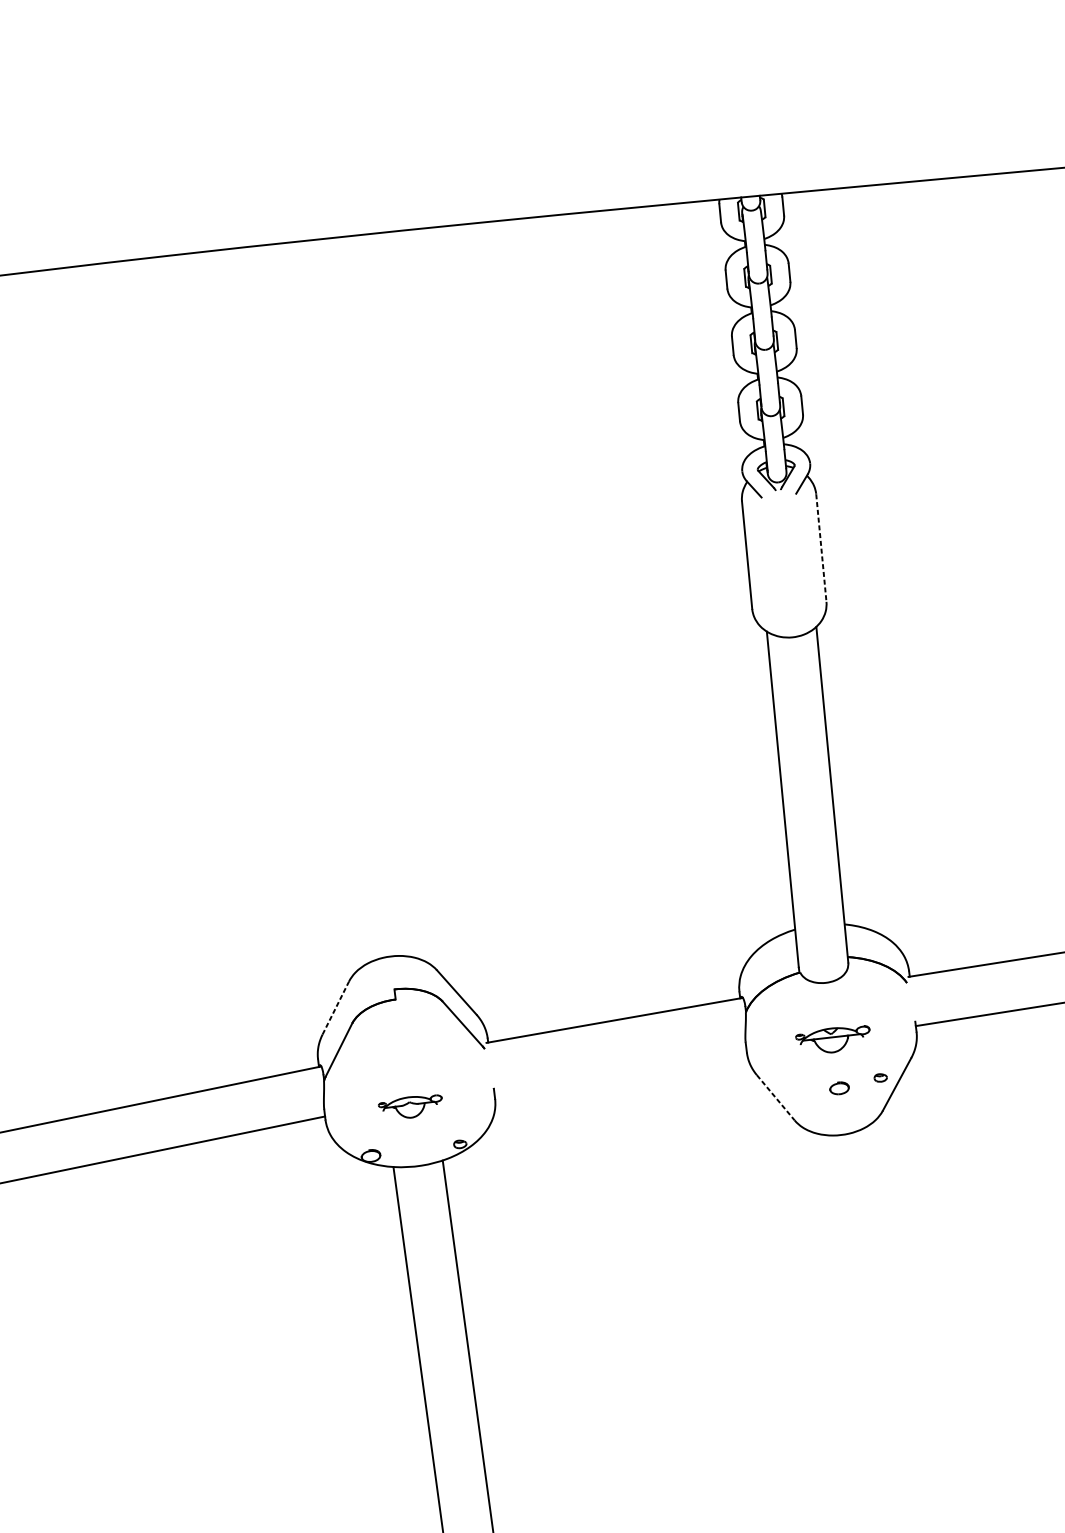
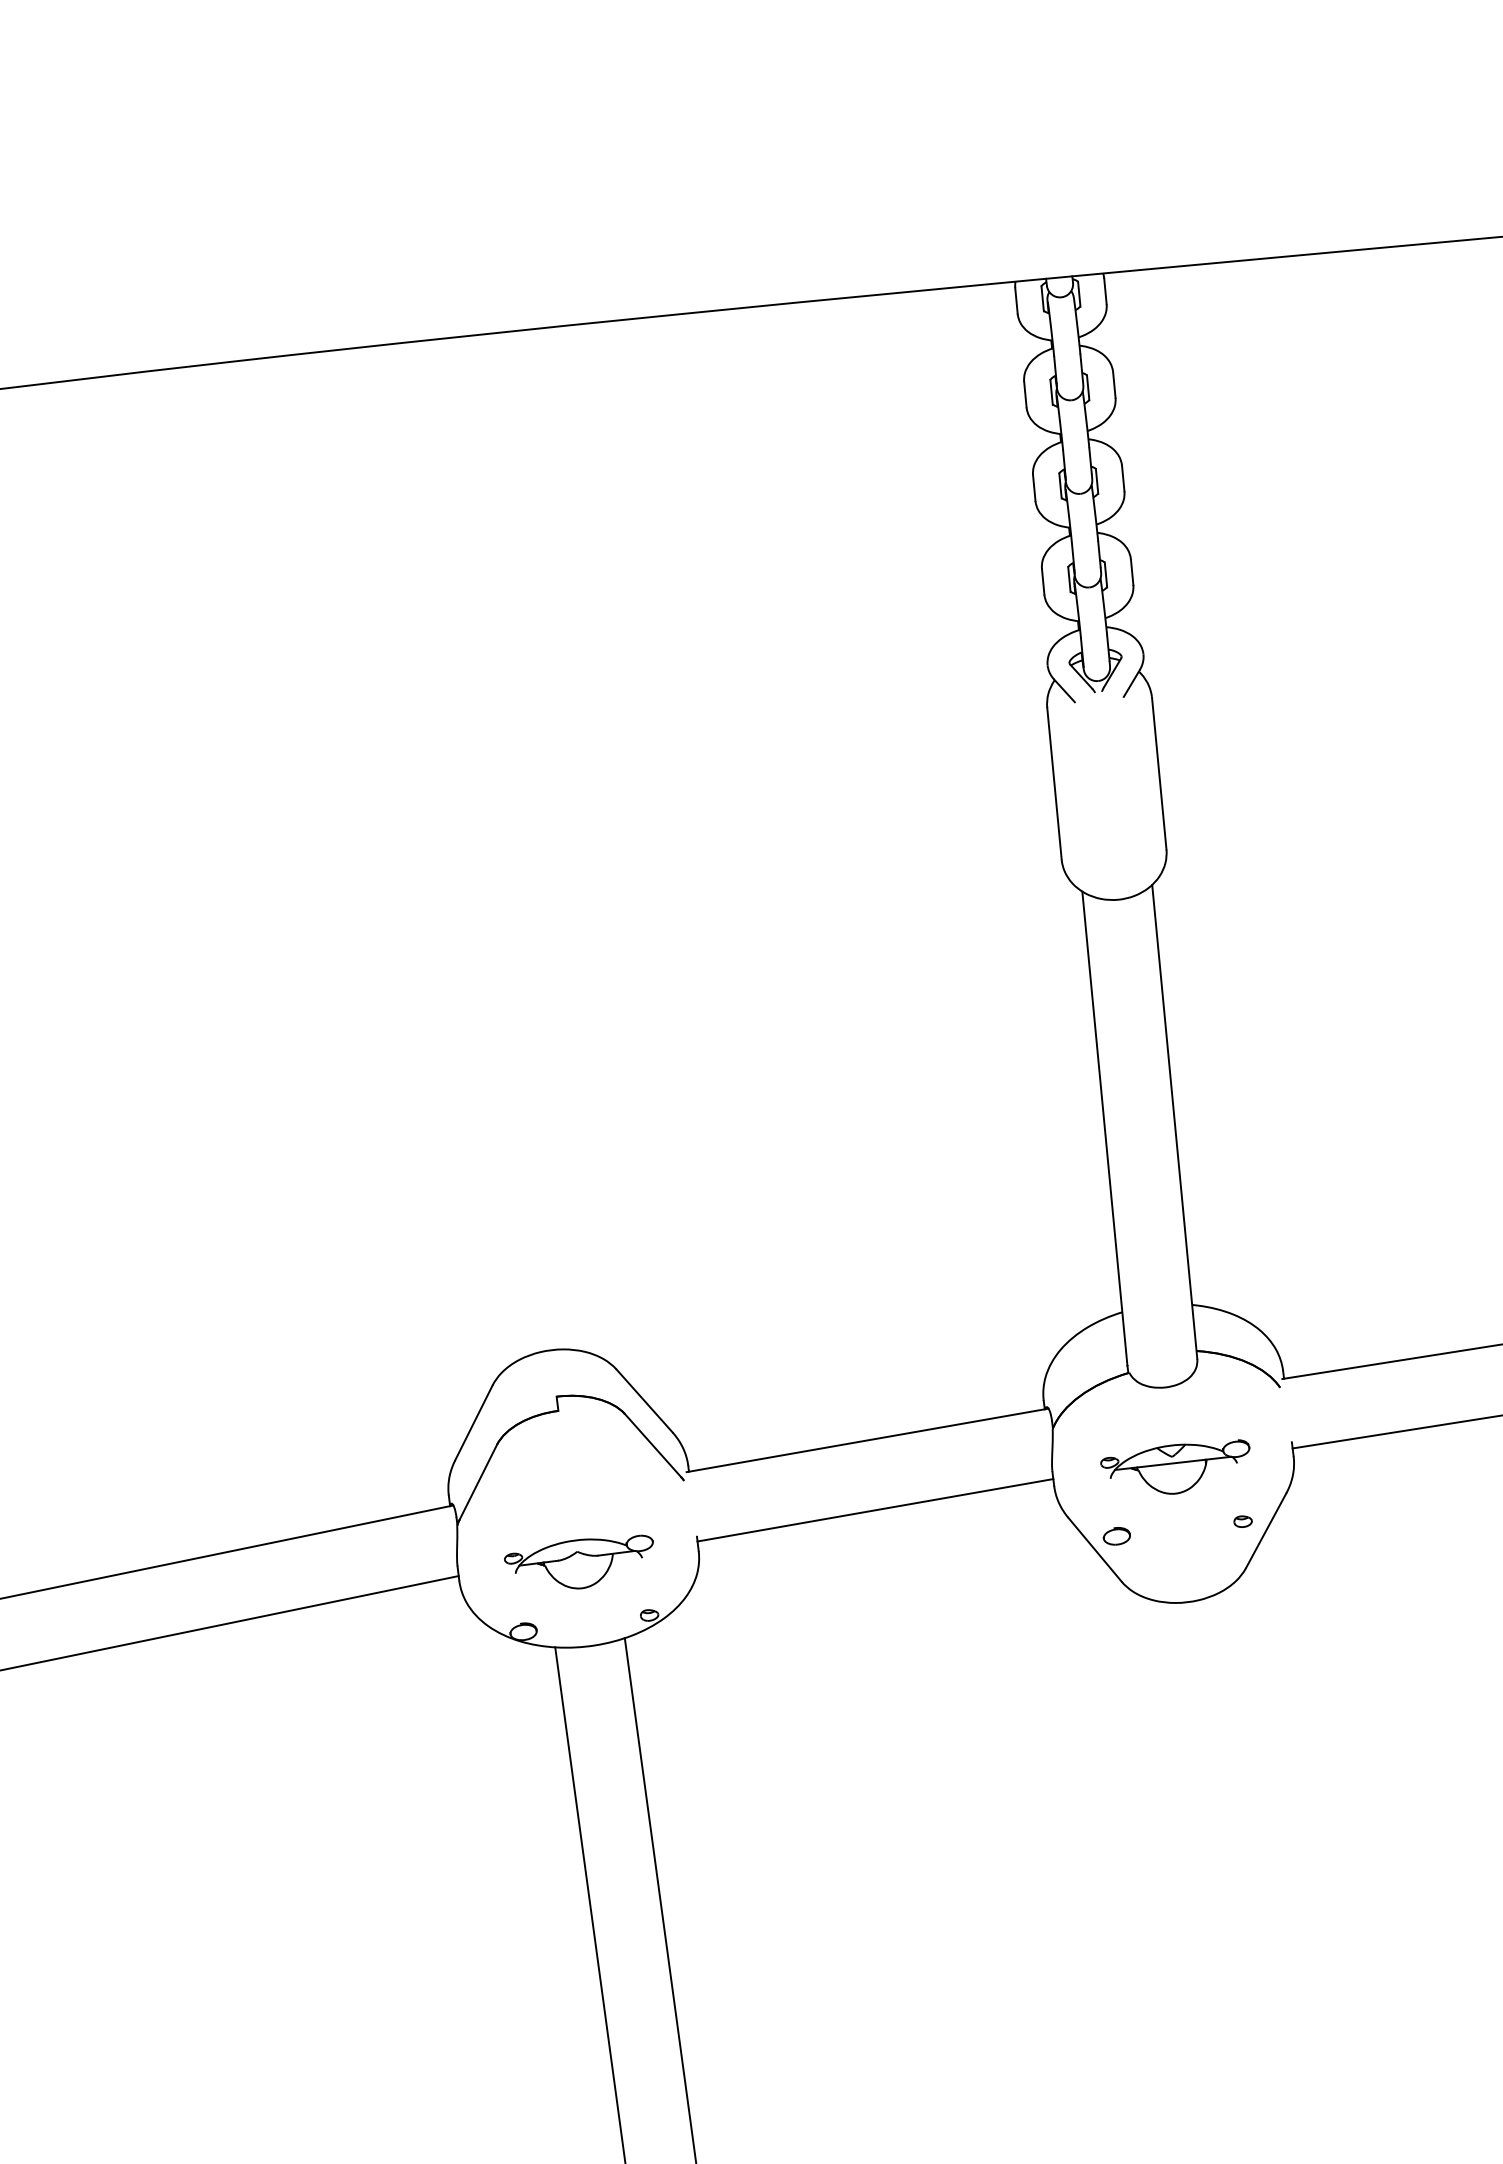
line: (821, 548) -> (1159, 774), dashed -> solid
line: (335, 1008) -> (473, 1423), dashed -> solid
part: (832, 1038) -> (1175, 1466), size x1.43
line: (620, 1070) -> (875, 1510), added
part: (839, 1088) -> (1116, 1536), moved
line: (775, 1097) -> (1094, 1549), dashed -> solid
part: (409, 1106) -> (578, 1561), size x1.67

